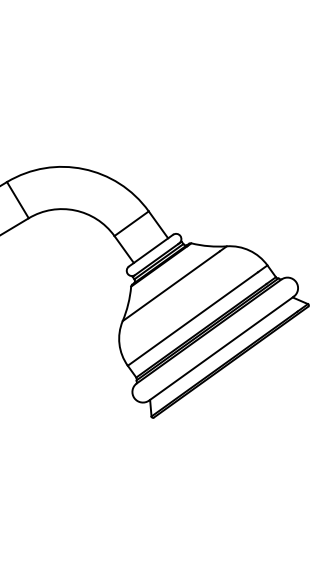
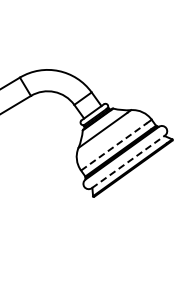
line: (193, 318) -> (114, 146), solid -> dashed
line: (221, 347) -> (128, 161), solid -> dashed

